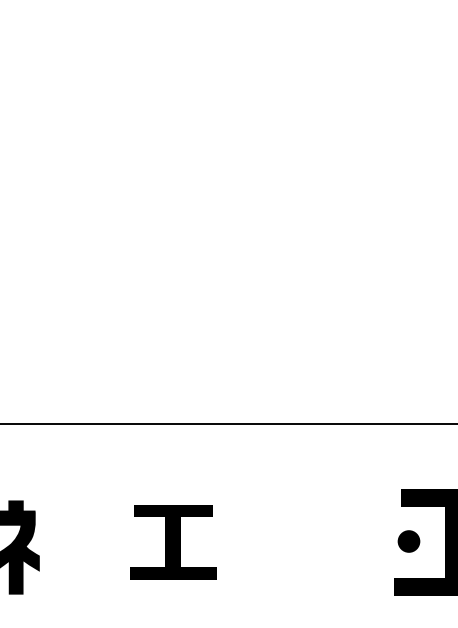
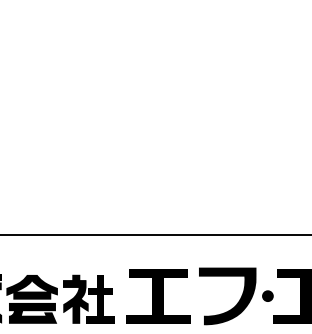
part: (408, 540) -> (267, 295), moved
part: (173, 542) -> (158, 296), size x1.43
fill: (306, 542) -> (227, 296), added
fill: (62, 545) -> (100, 298), added

